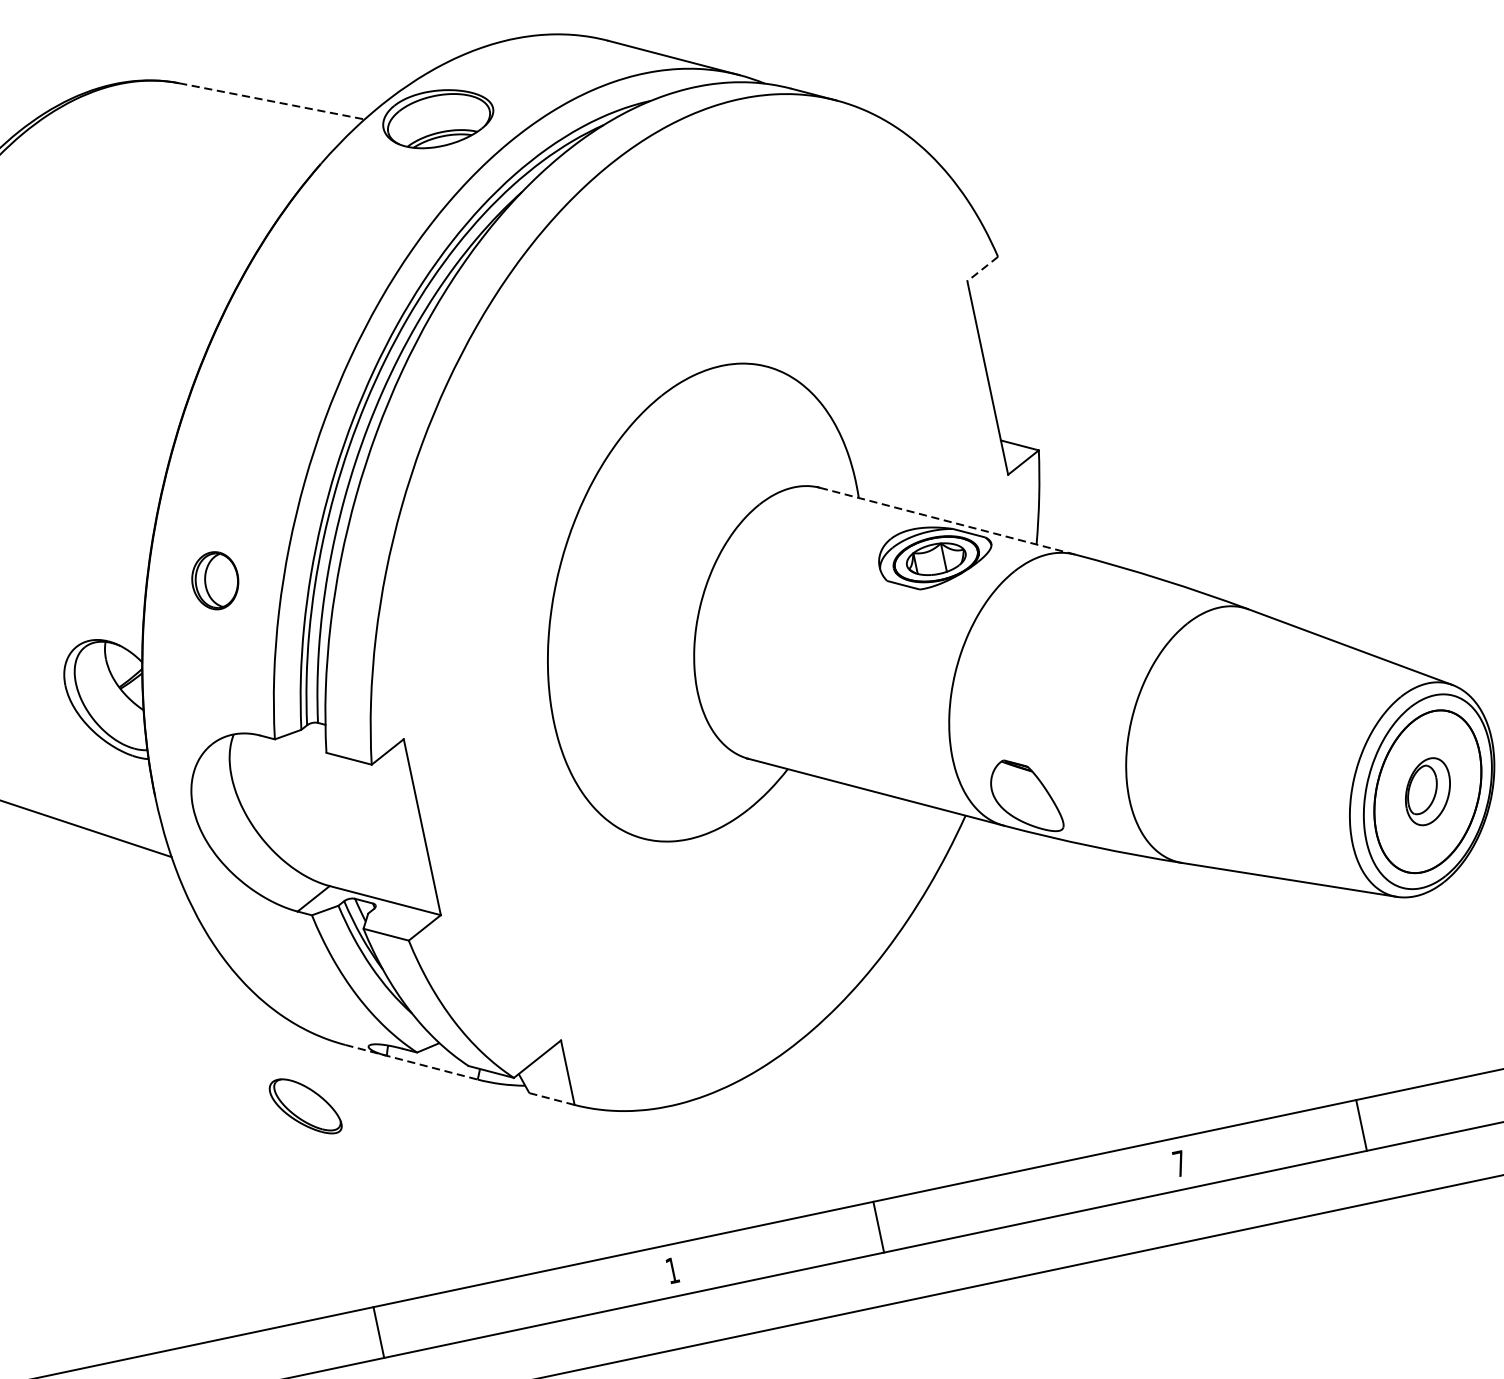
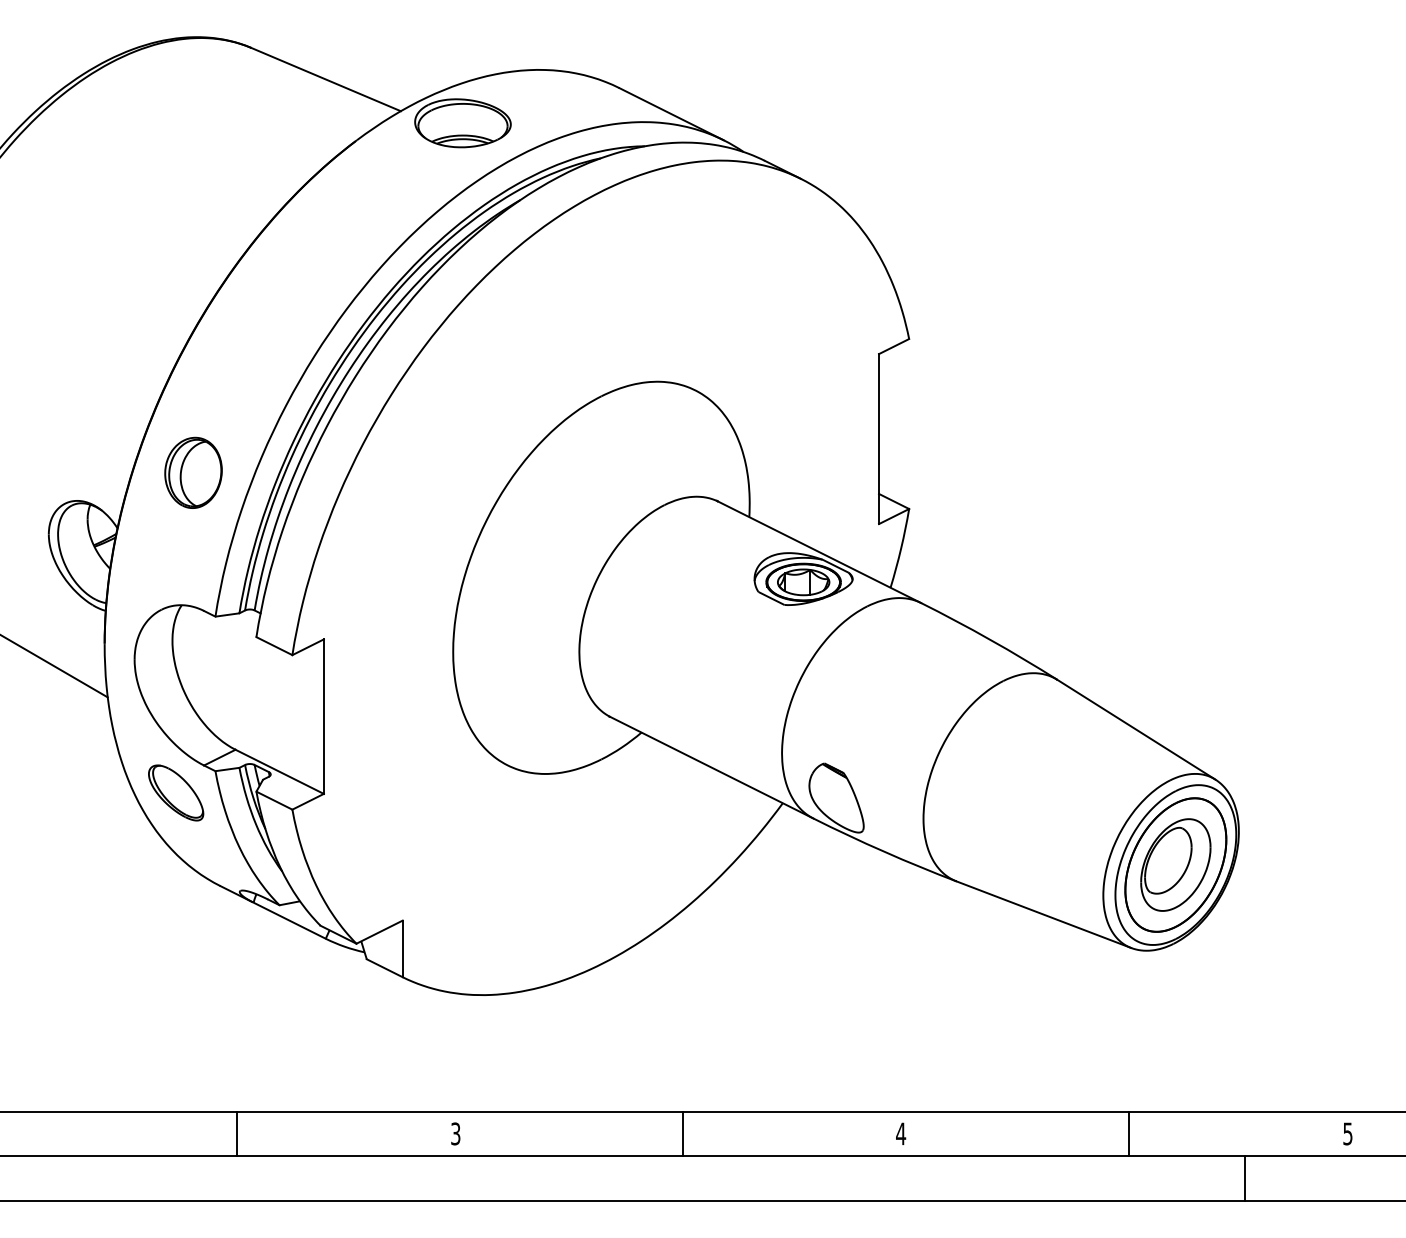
line: (272, 101) -> (326, 79), dashed -> solid
line: (983, 268) -> (894, 346), dashed -> solid
line: (948, 521) -> (820, 552), dashed -> solid
part: (215, 580) -> (193, 472), size x1.43
part: (1427, 791) -> (1175, 864), size x1.67
line: (411, 1062) -> (273, 912), dashed -> solid
line: (552, 1099) -> (385, 968), dashed -> solid
part: (305, 1106) -> (176, 792), moved
line: (1360, 1125) -> (1128, 1133), moved
text: (1179, 1163) -> (901, 1133), 7 -> 4
line: (878, 1226) -> (682, 1133), moved
text: (672, 1270) -> (455, 1133), 1 -> 3
line: (378, 1332) -> (236, 1133), moved

